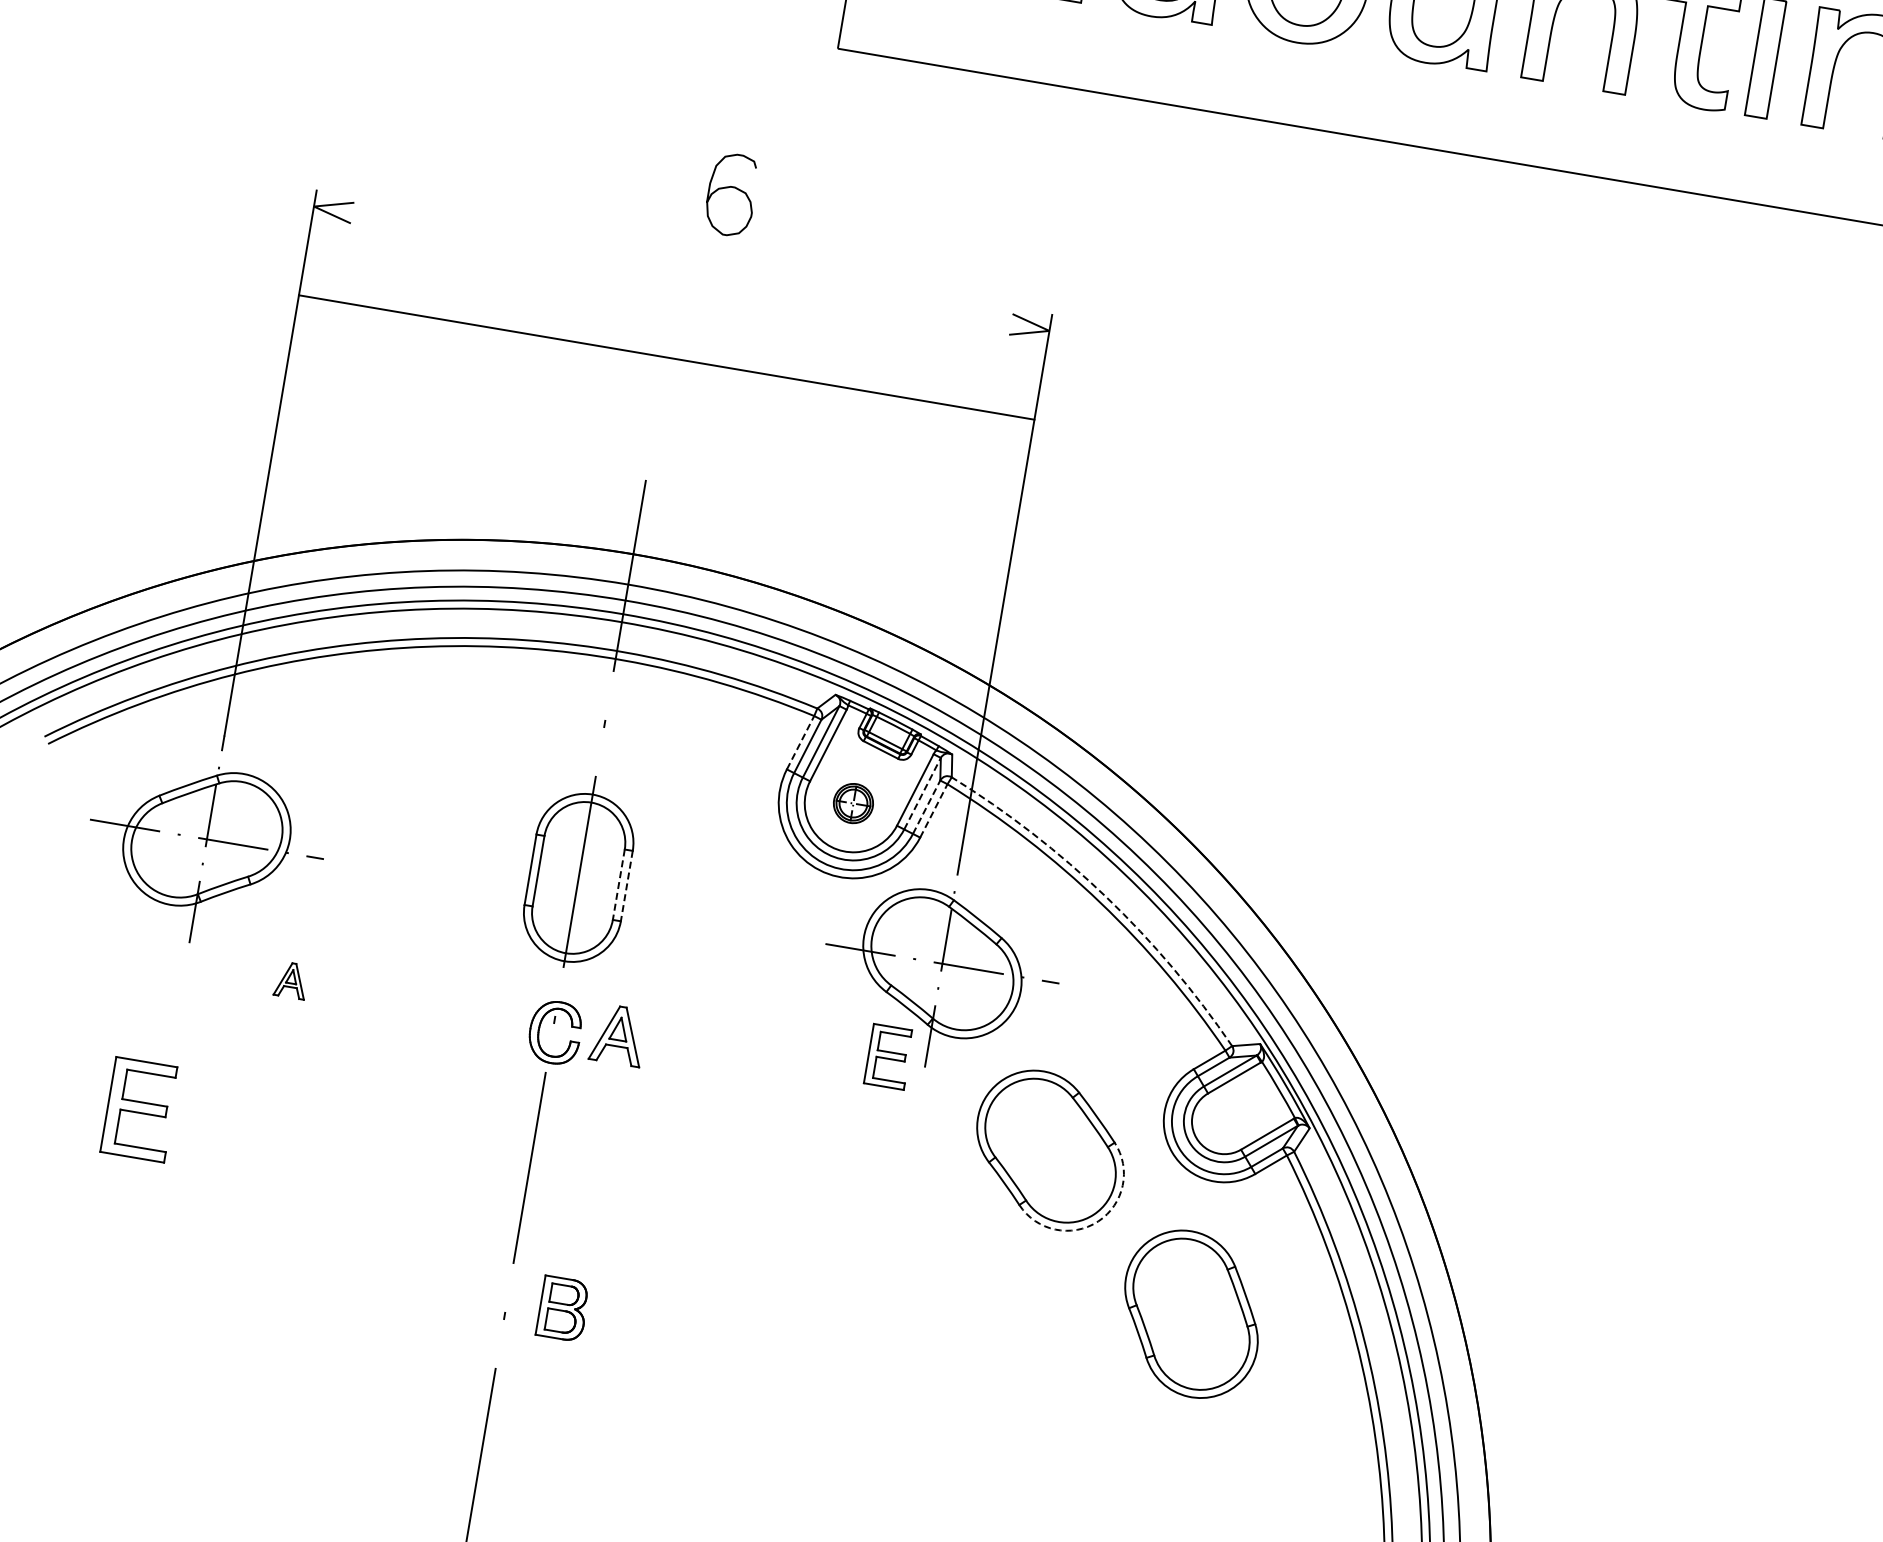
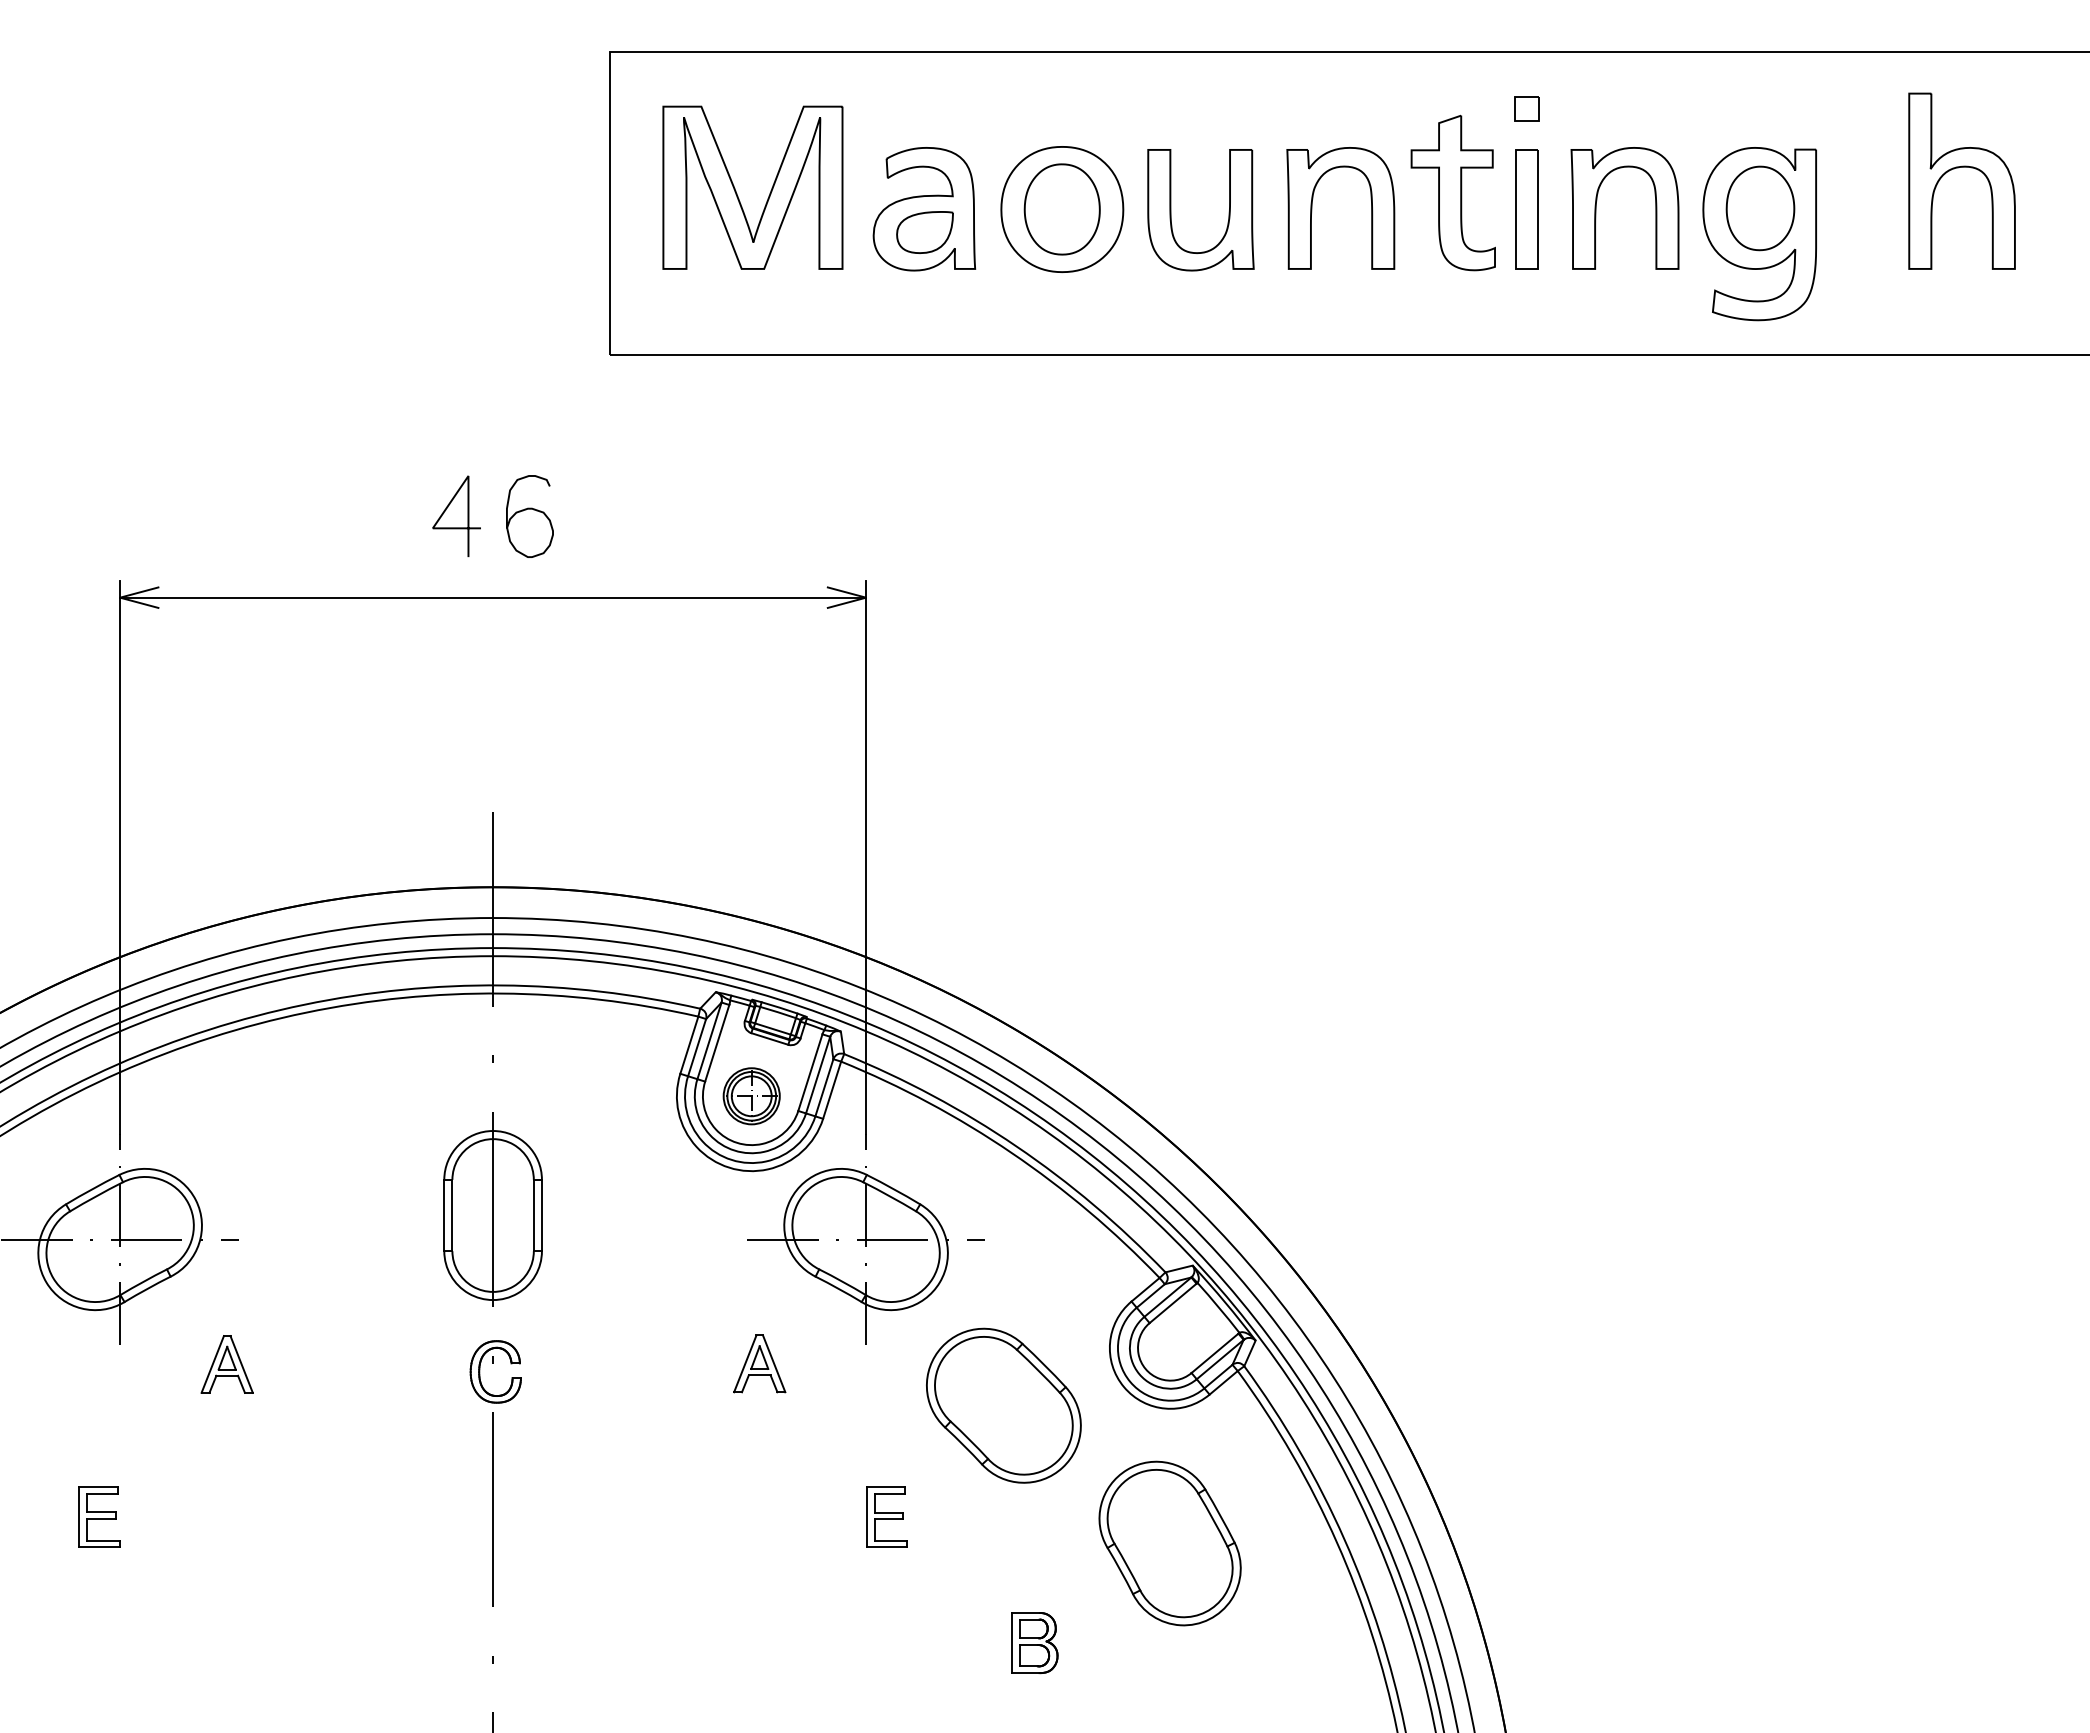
line: (669, 184) -> (467, 516), added
line: (667, 357) -> (493, 597), moved
line: (800, 743) -> (689, 1045), dashed -> solid
line: (923, 793) -> (818, 1074), dashed -> solid
part: (853, 803) -> (751, 1096), size x1.43
line: (926, 806) -> (824, 1087), dashed -> solid
line: (934, 811) -> (832, 1090), dashed -> solid
line: (618, 884) -> (533, 1215), dashed -> solid
line: (626, 885) -> (541, 1215), dashed -> solid
arc: (1106, 897) -> (1016, 1146), dashed -> solid
part: (290, 980) -> (226, 1364), size x1.67
part: (618, 1034) -> (759, 1363), moved
part: (888, 1056) -> (886, 1516), moved
part: (140, 1109) -> (99, 1516), size x0.62
arc: (1098, 1221) -> (1062, 1467), dashed -> solid
part: (562, 1309) -> (1034, 1643), moved

